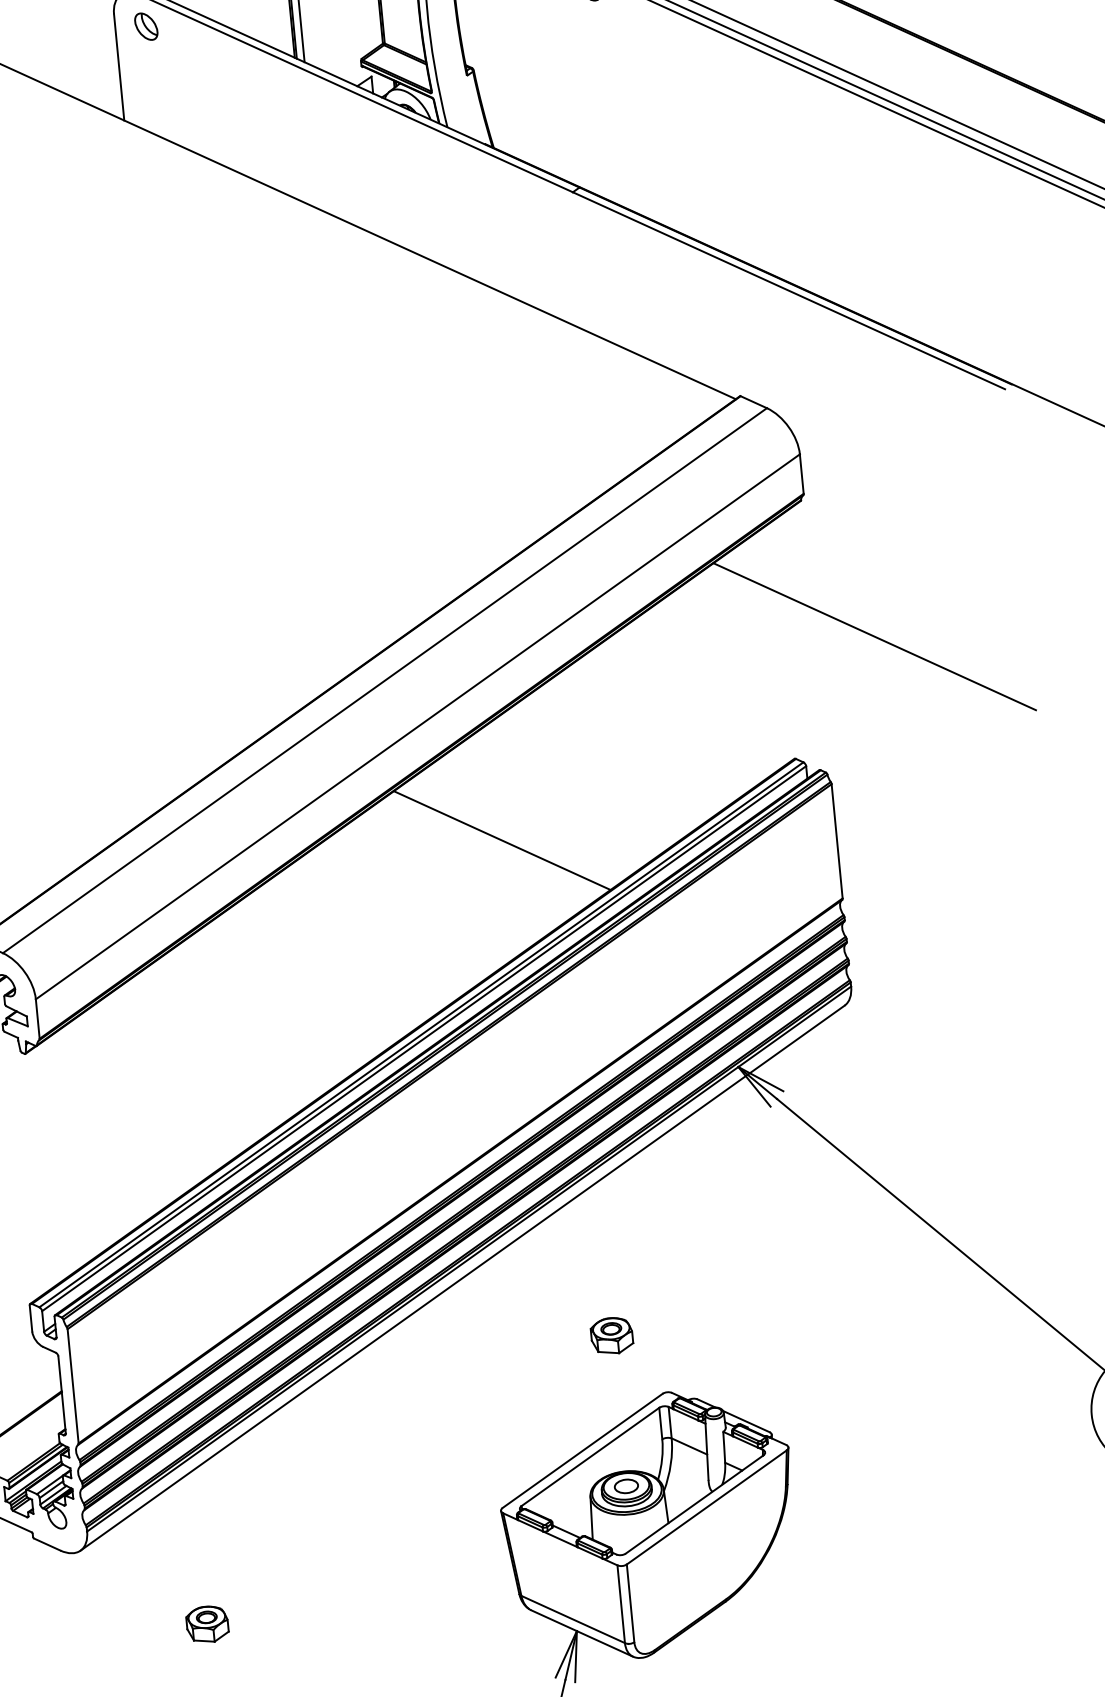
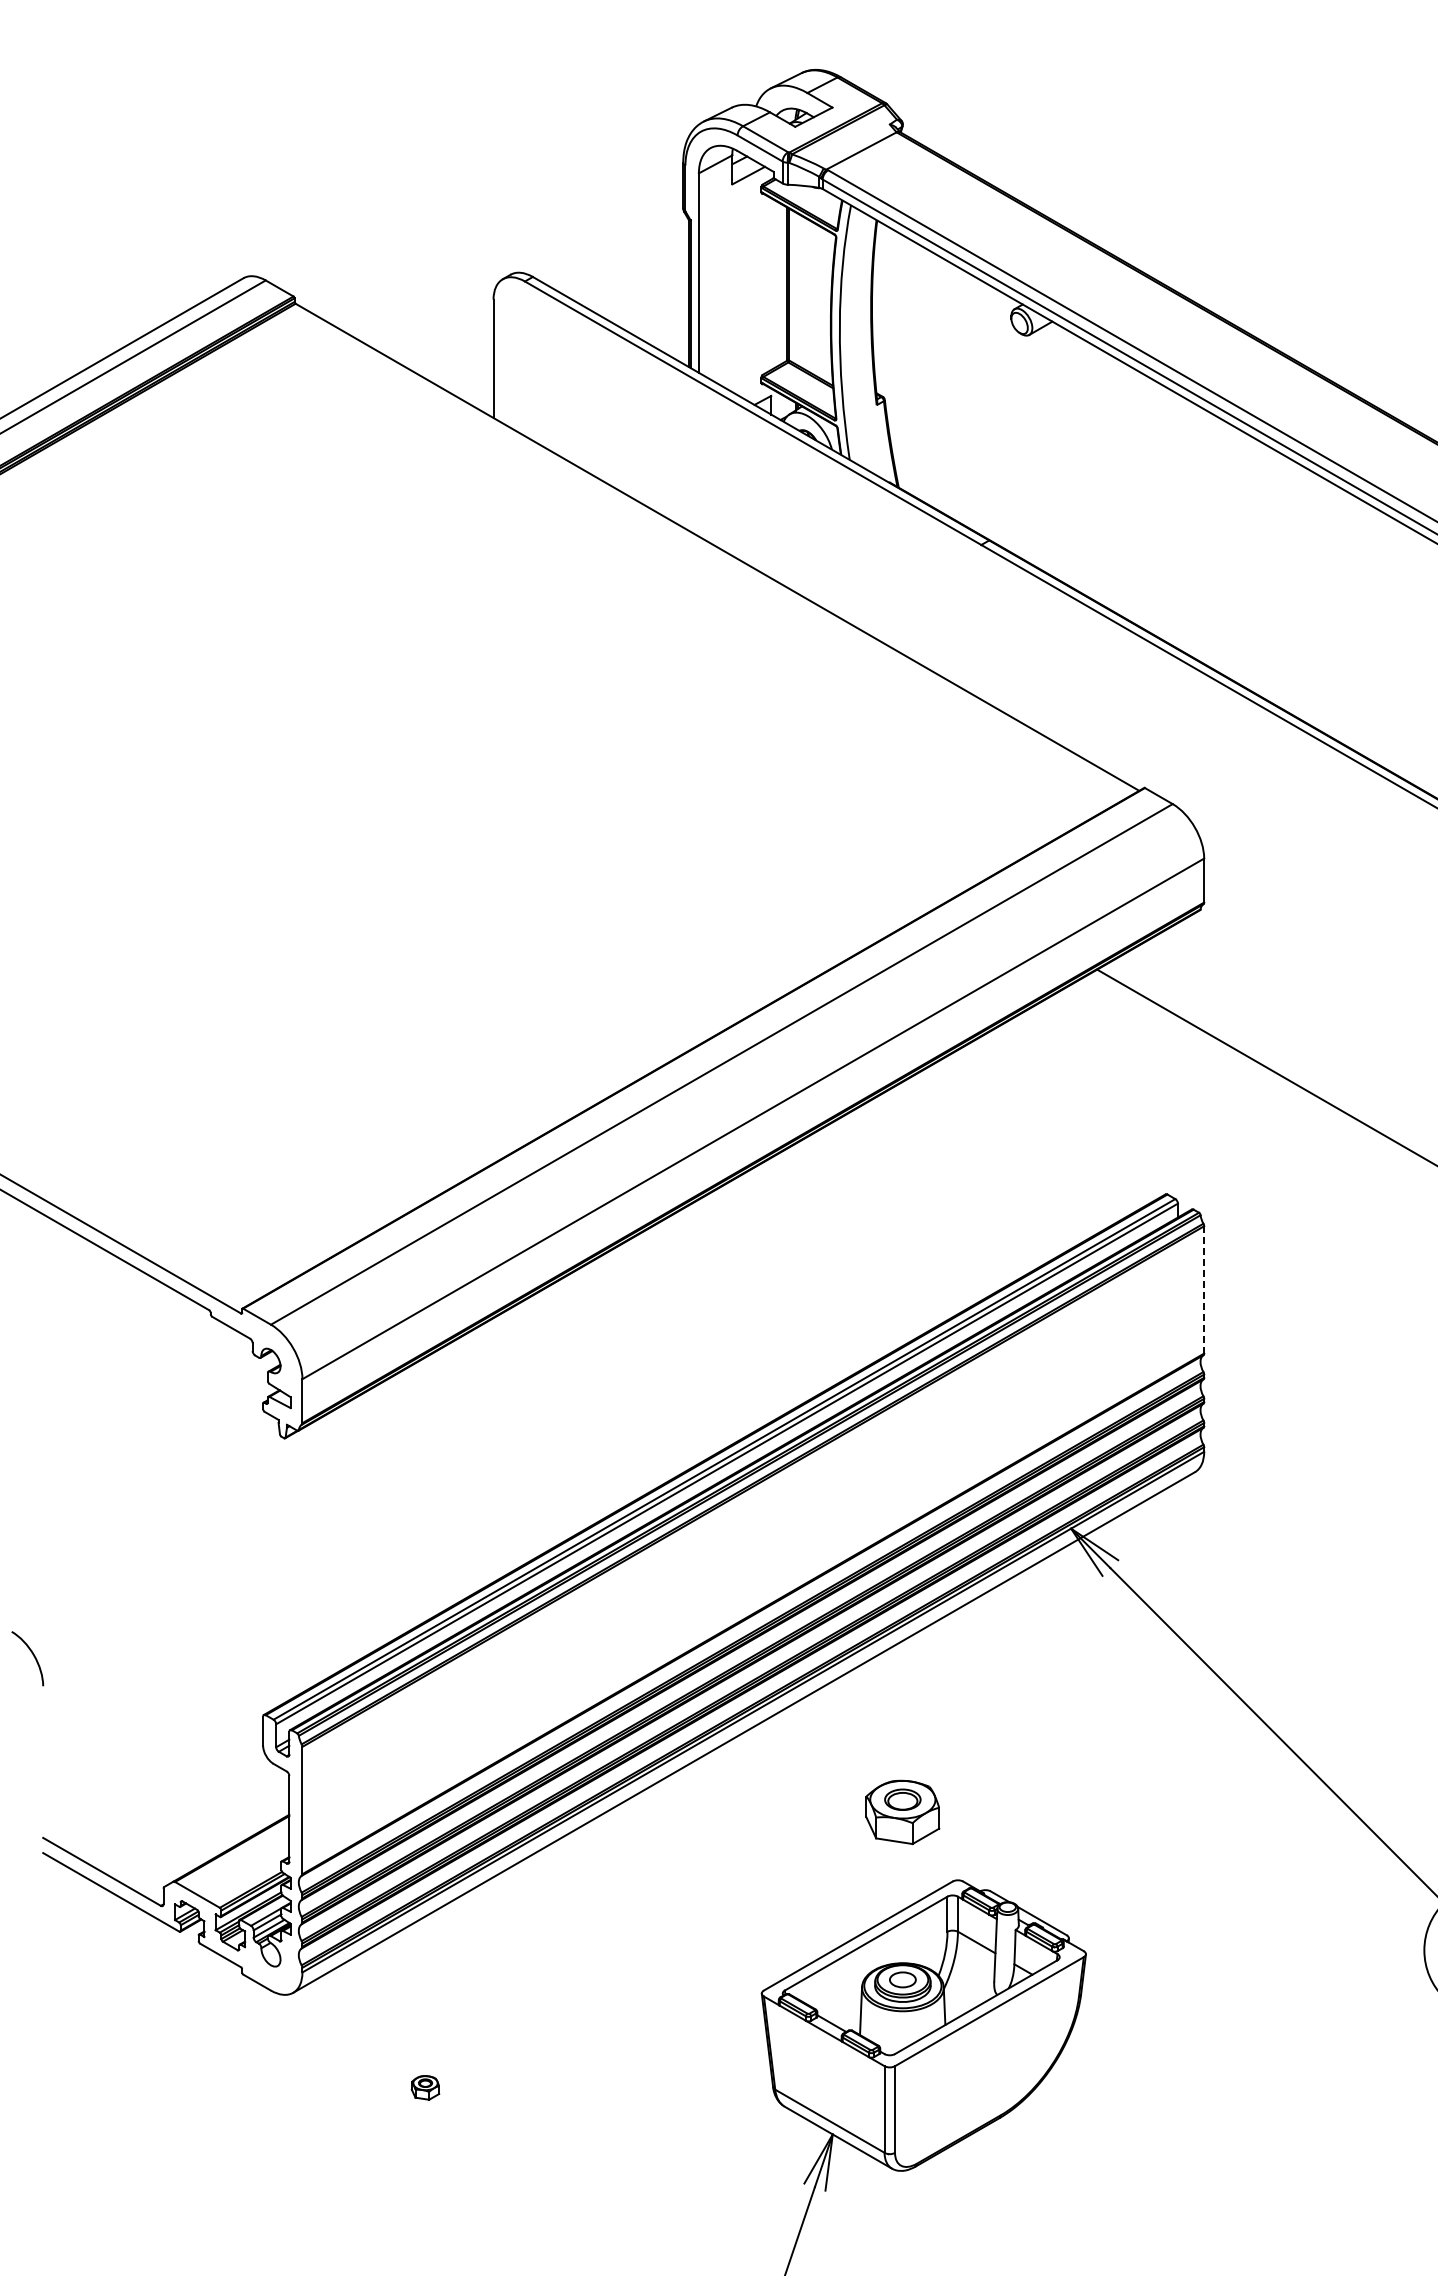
part: (145, 26) -> (527, 316), removed
line: (502, 840) -> (834, 1253), removed
line: (837, 840) -> (1204, 1289), solid -> dashed
part: (611, 1335) -> (902, 1811), size x1.6
part: (207, 1624) -> (425, 2087), size x0.6

